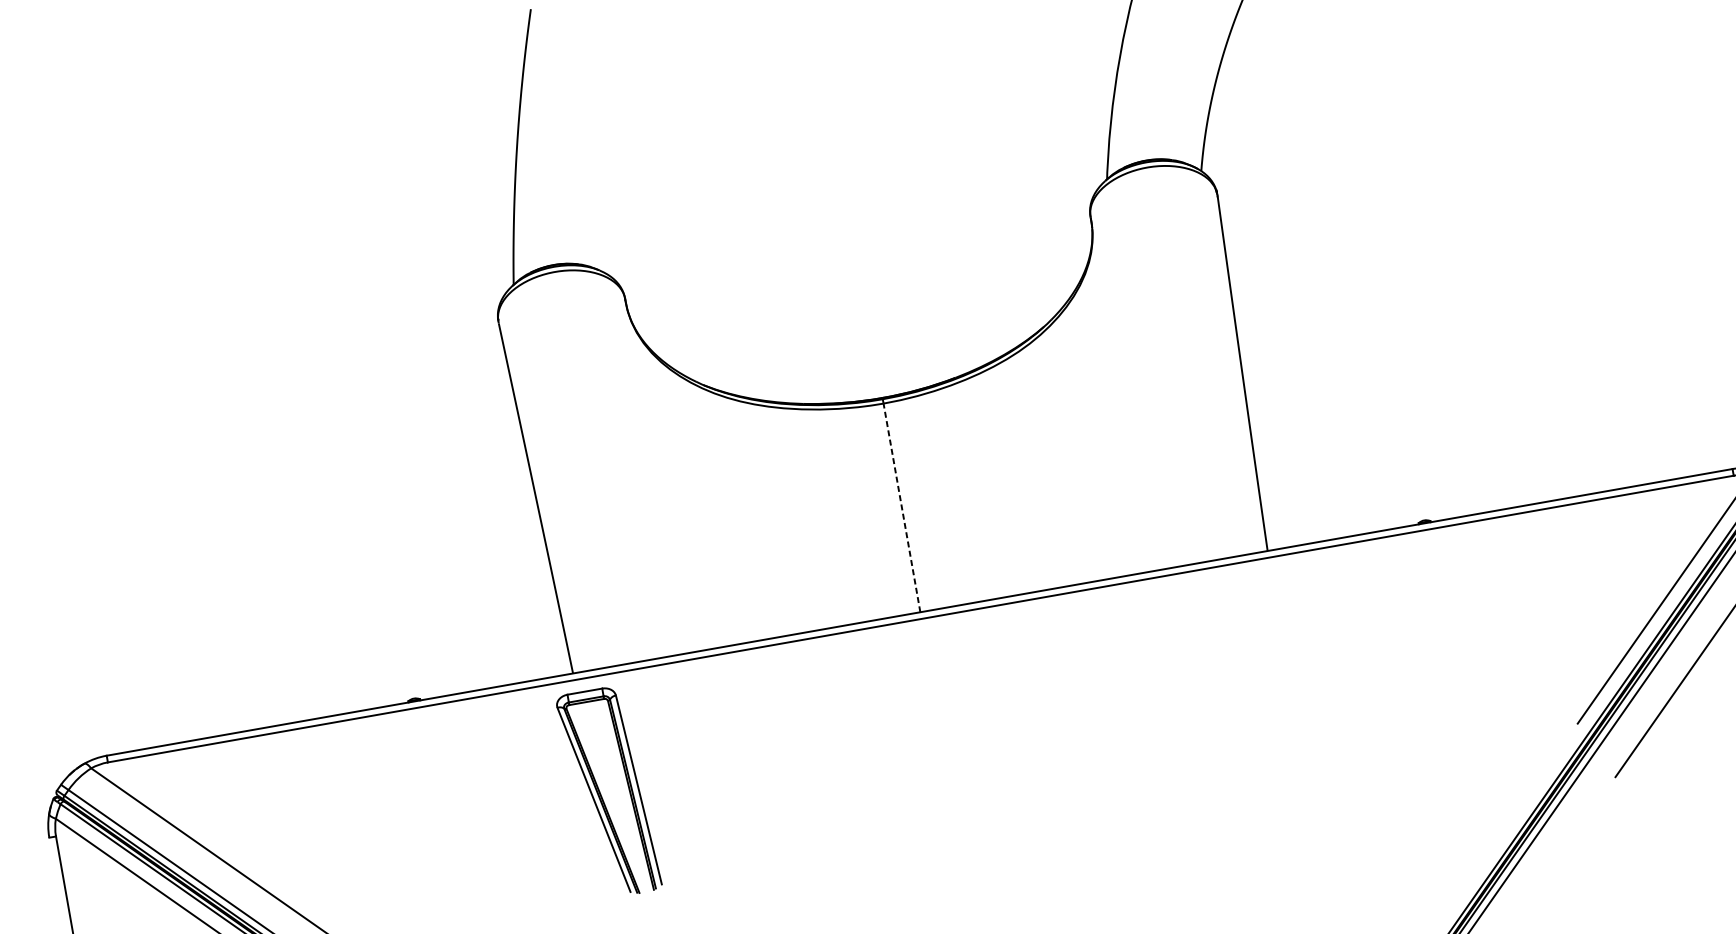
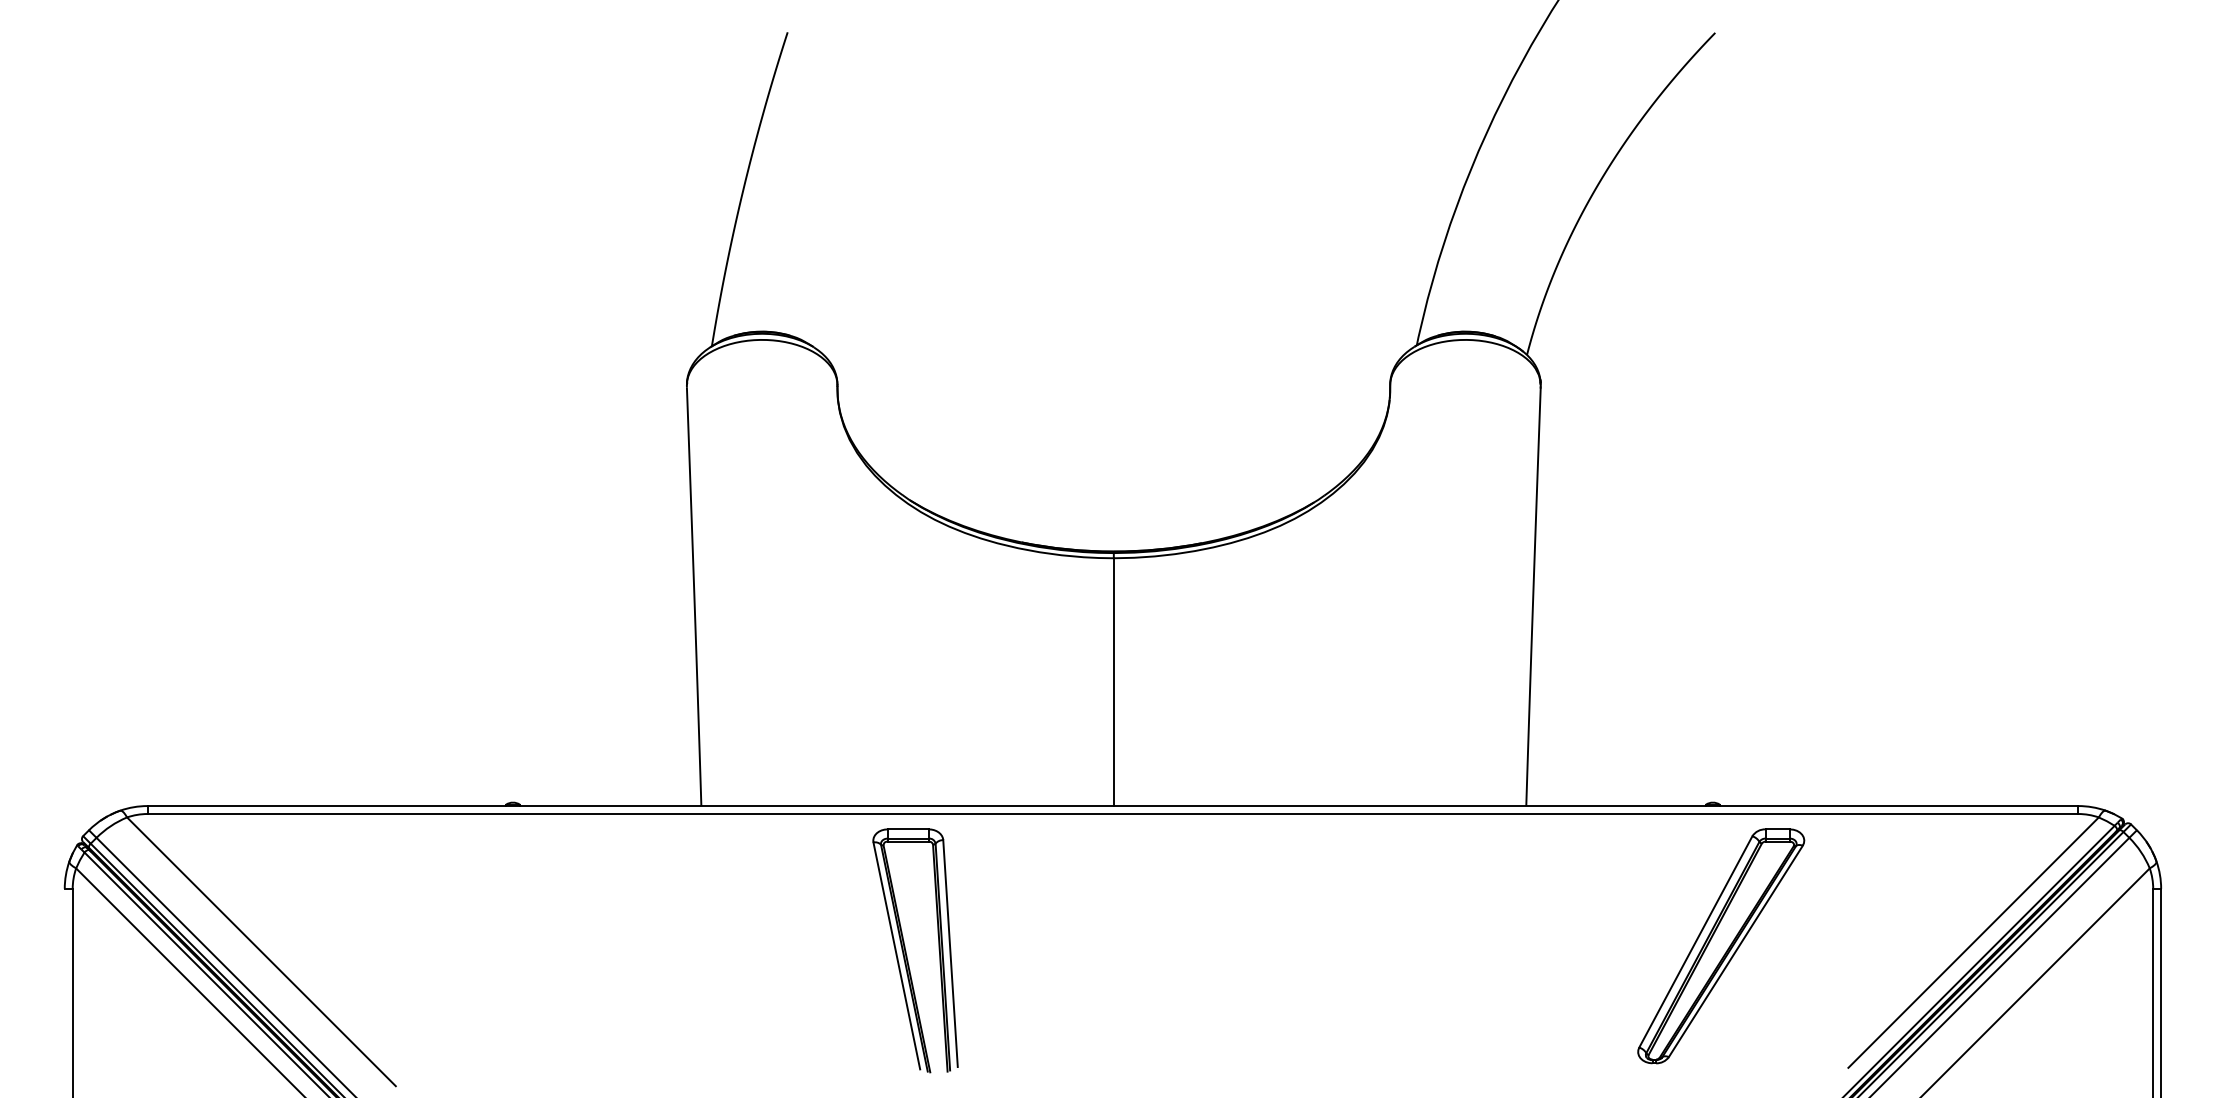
line: (901, 508) -> (1113, 682), dashed -> solid
part: (1452, 640) -> (1721, 946), added
part: (601, 793) -> (906, 950), moved

